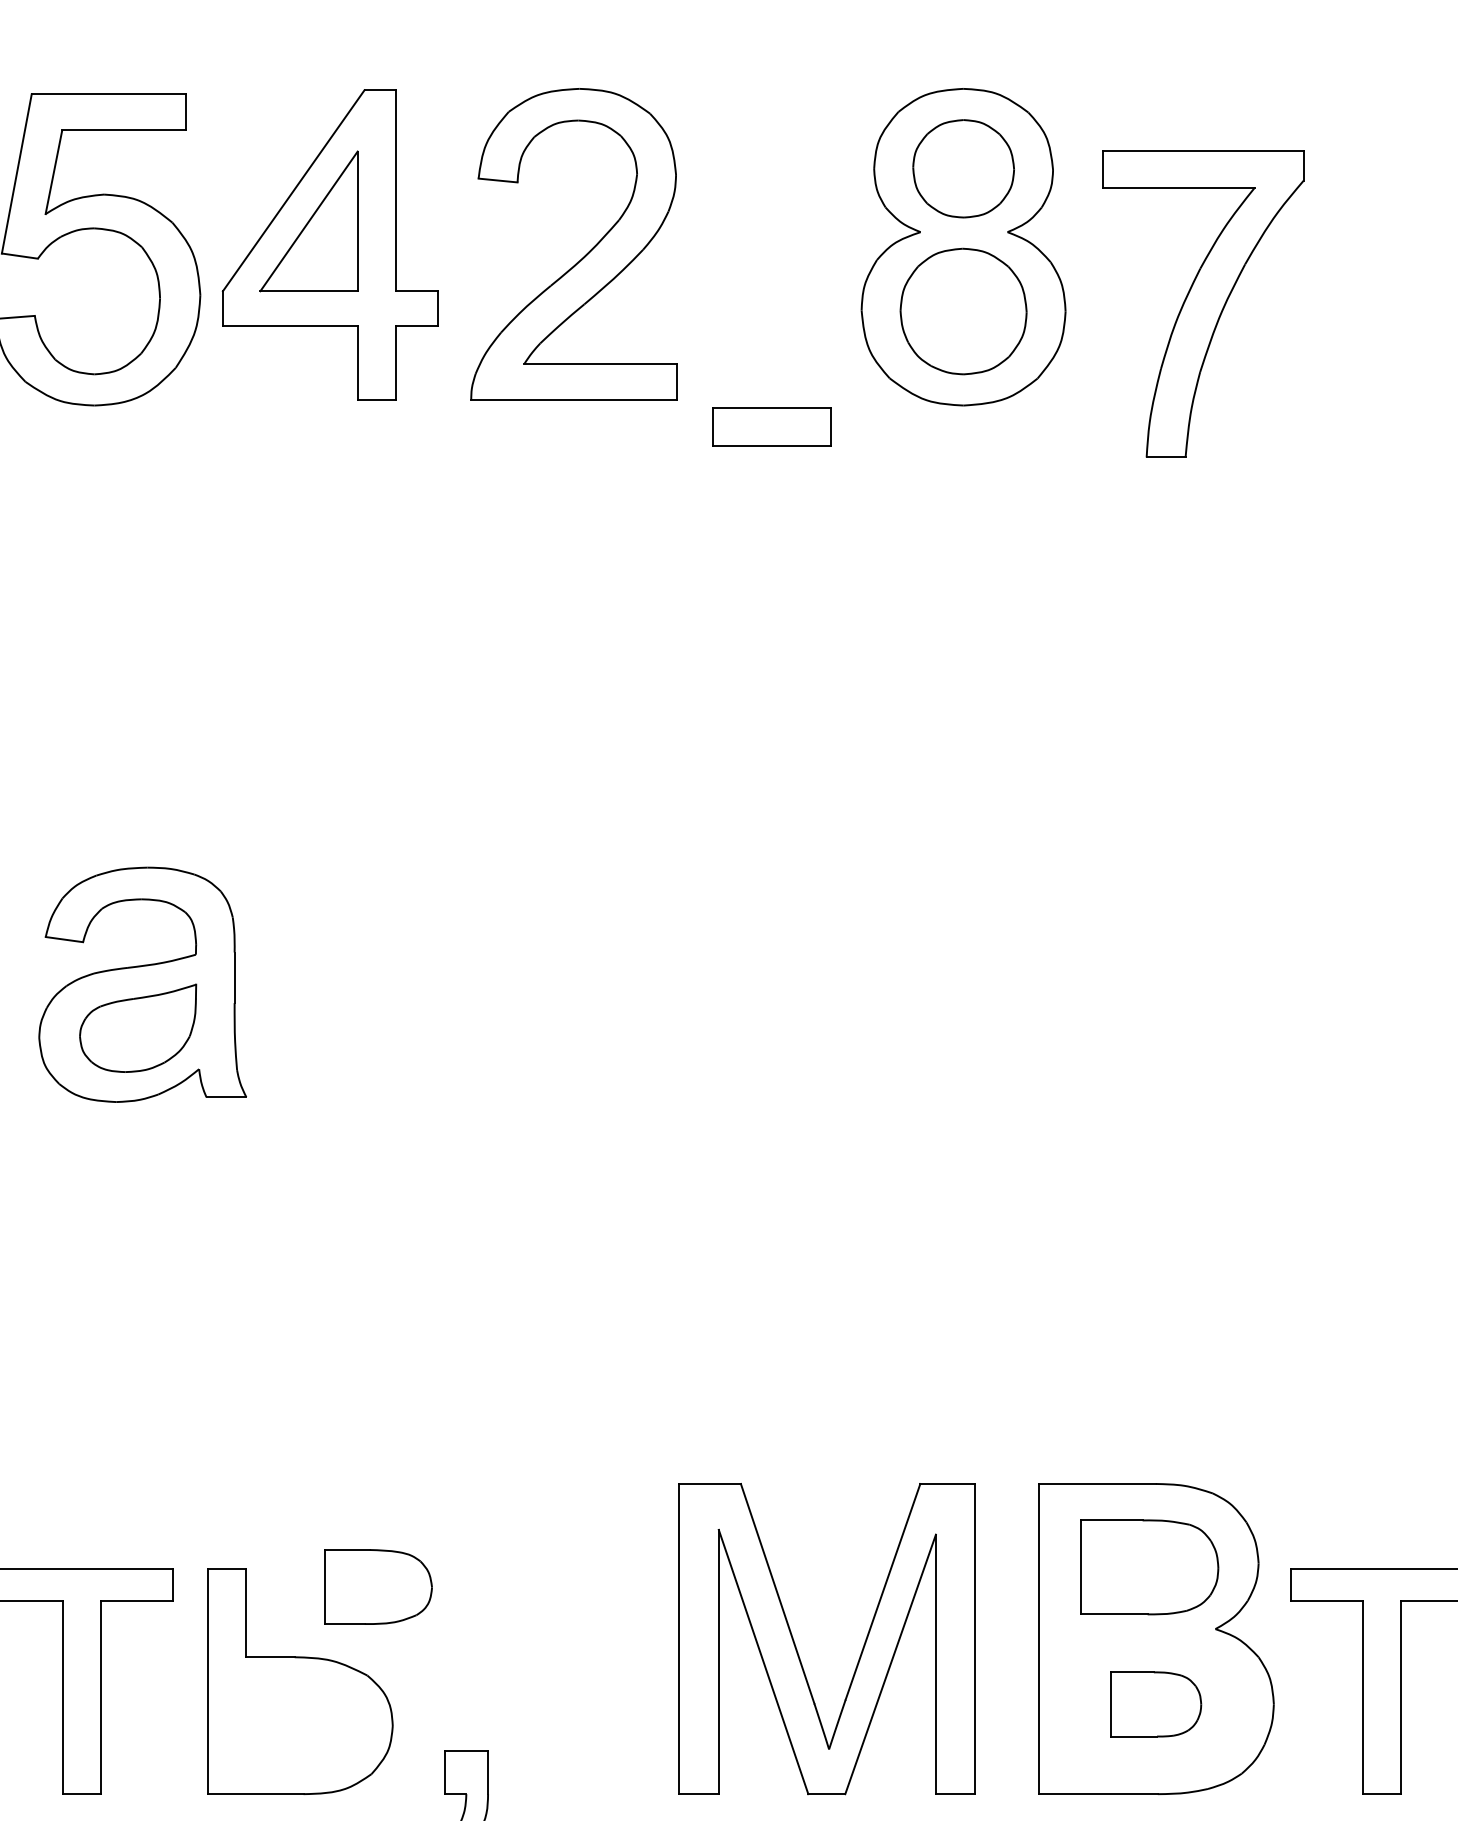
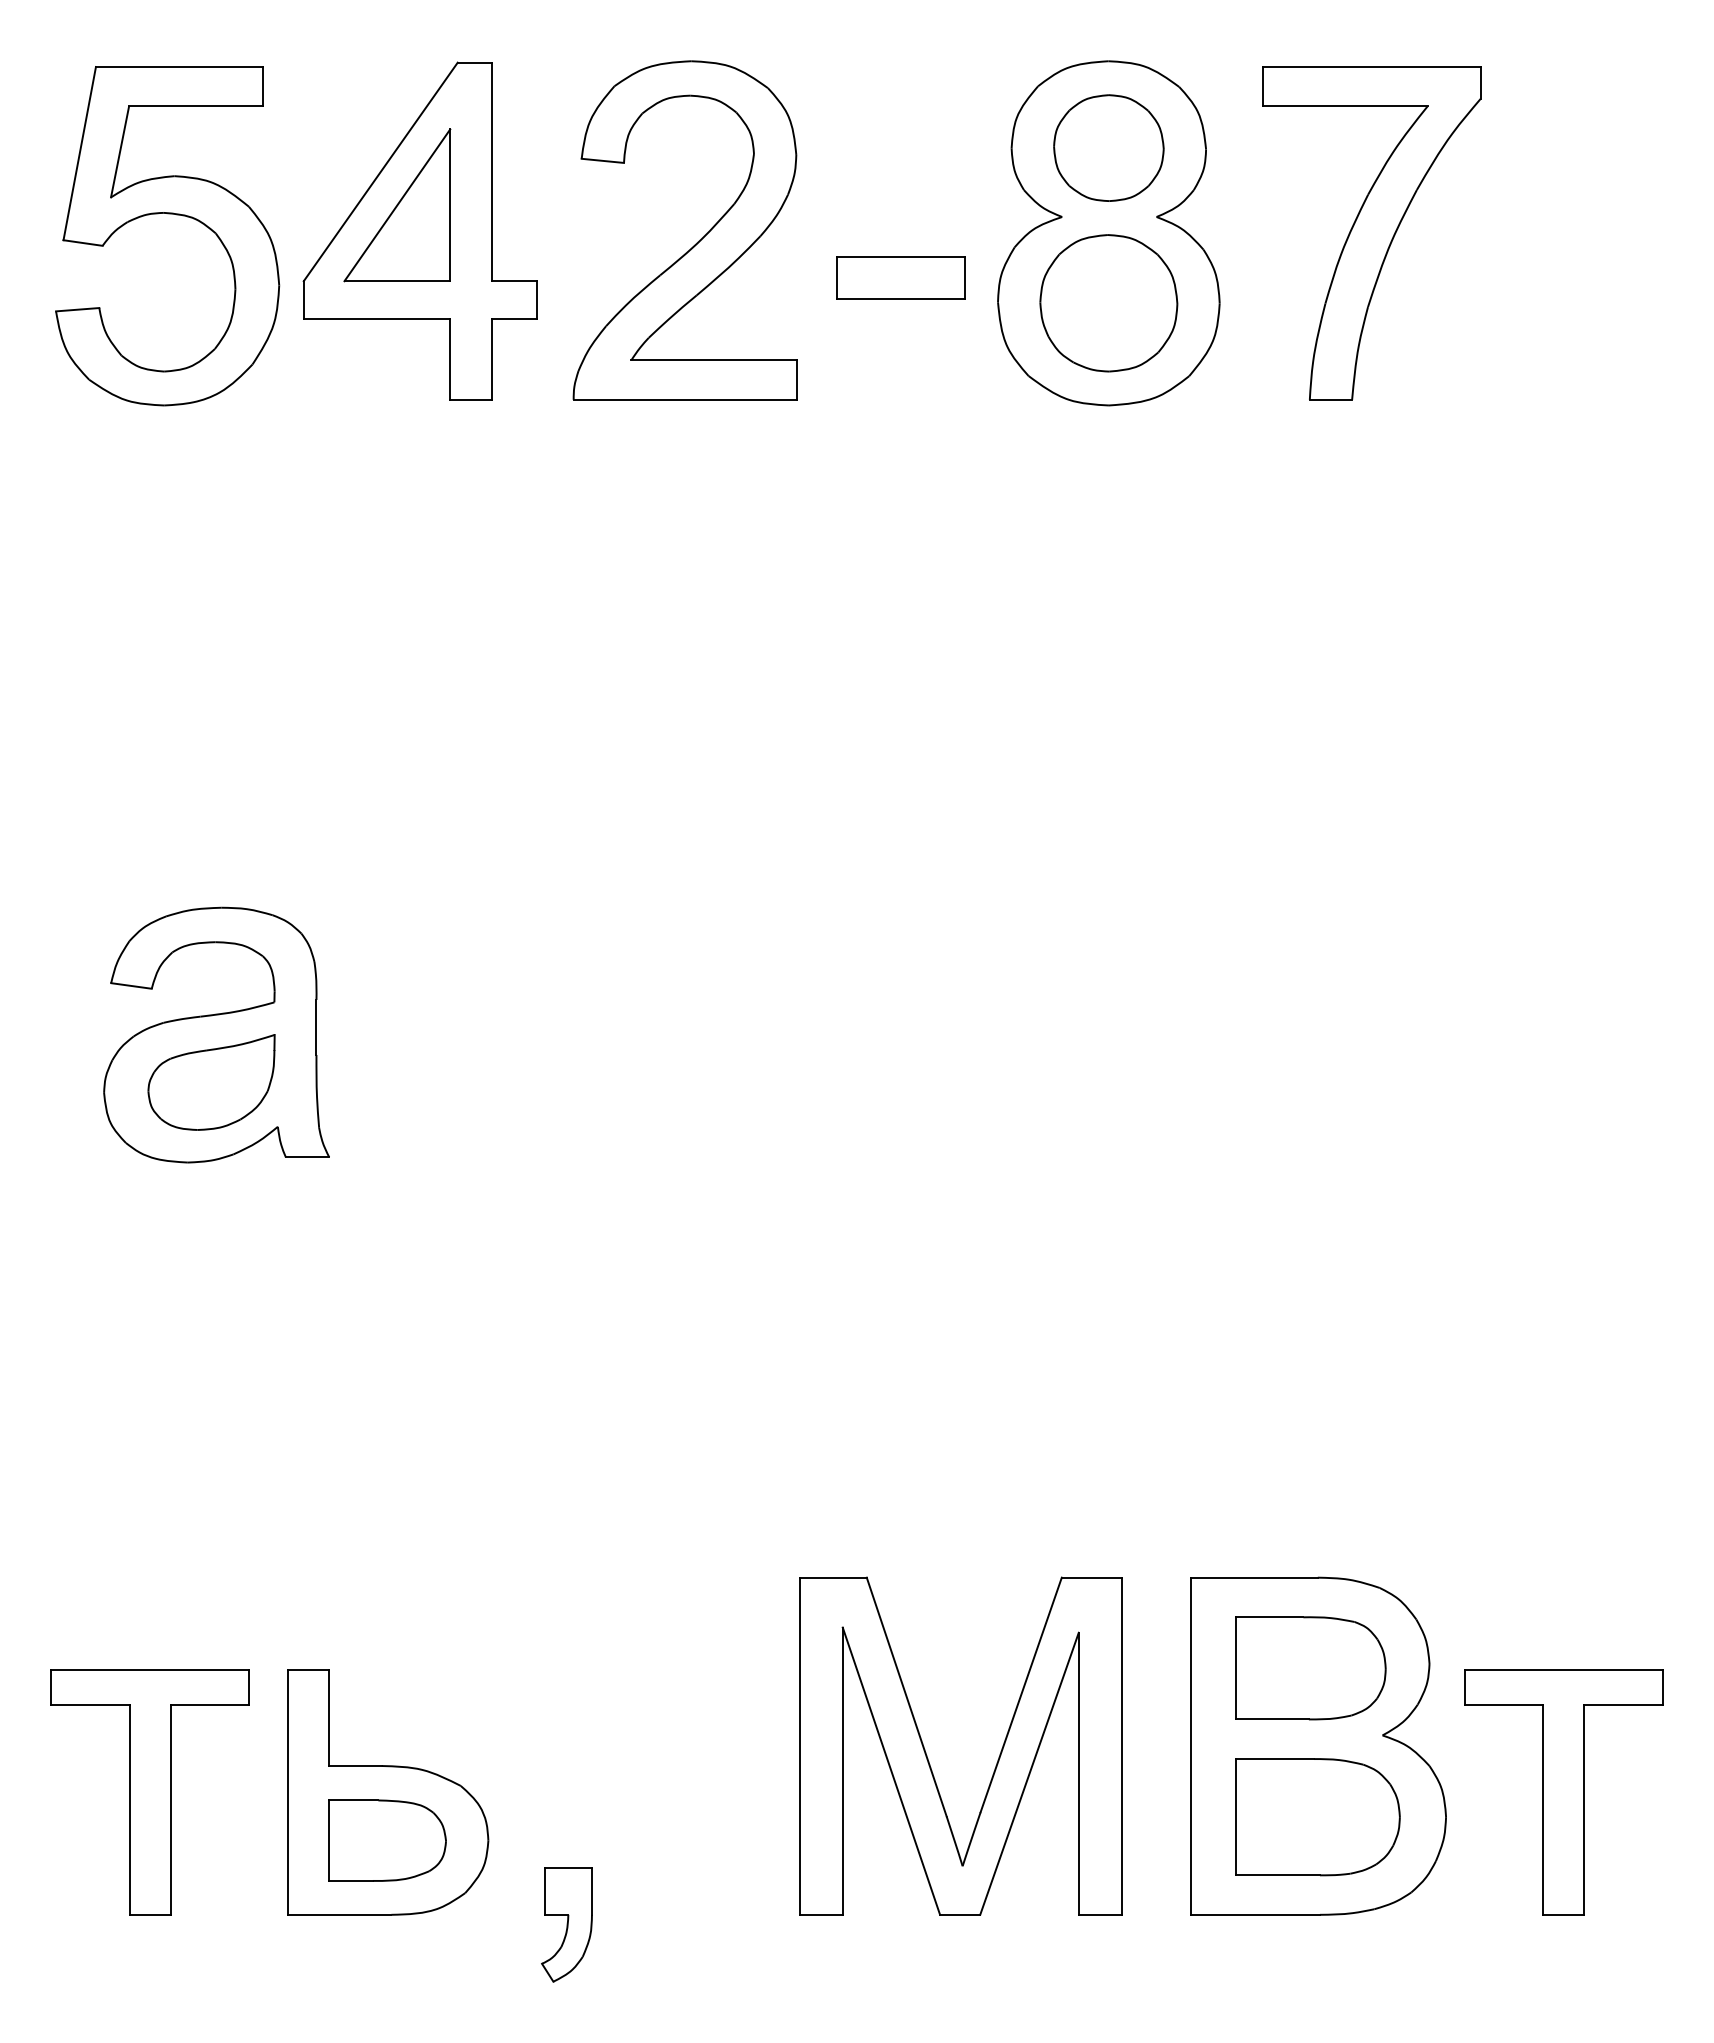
part: (1203, 304) -> (1371, 233), moved
part: (771, 426) -> (900, 277), moved
part: (378, 1586) -> (387, 1840), moved
part: (1155, 1704) -> (1317, 1817), size x1.67

